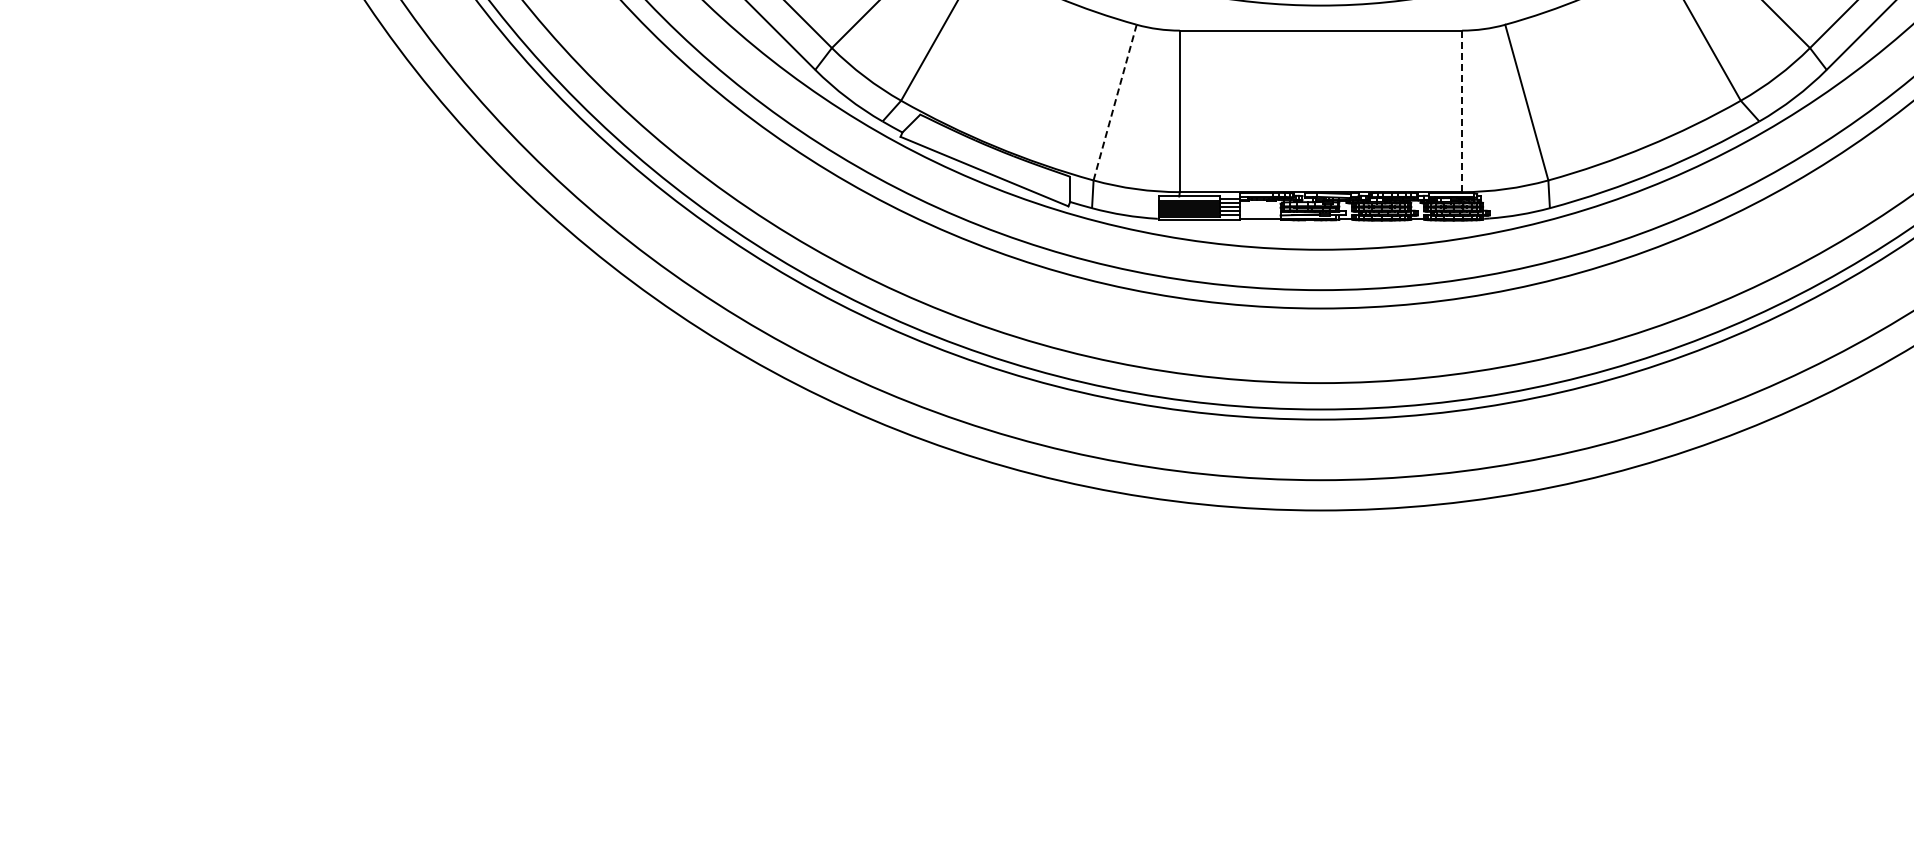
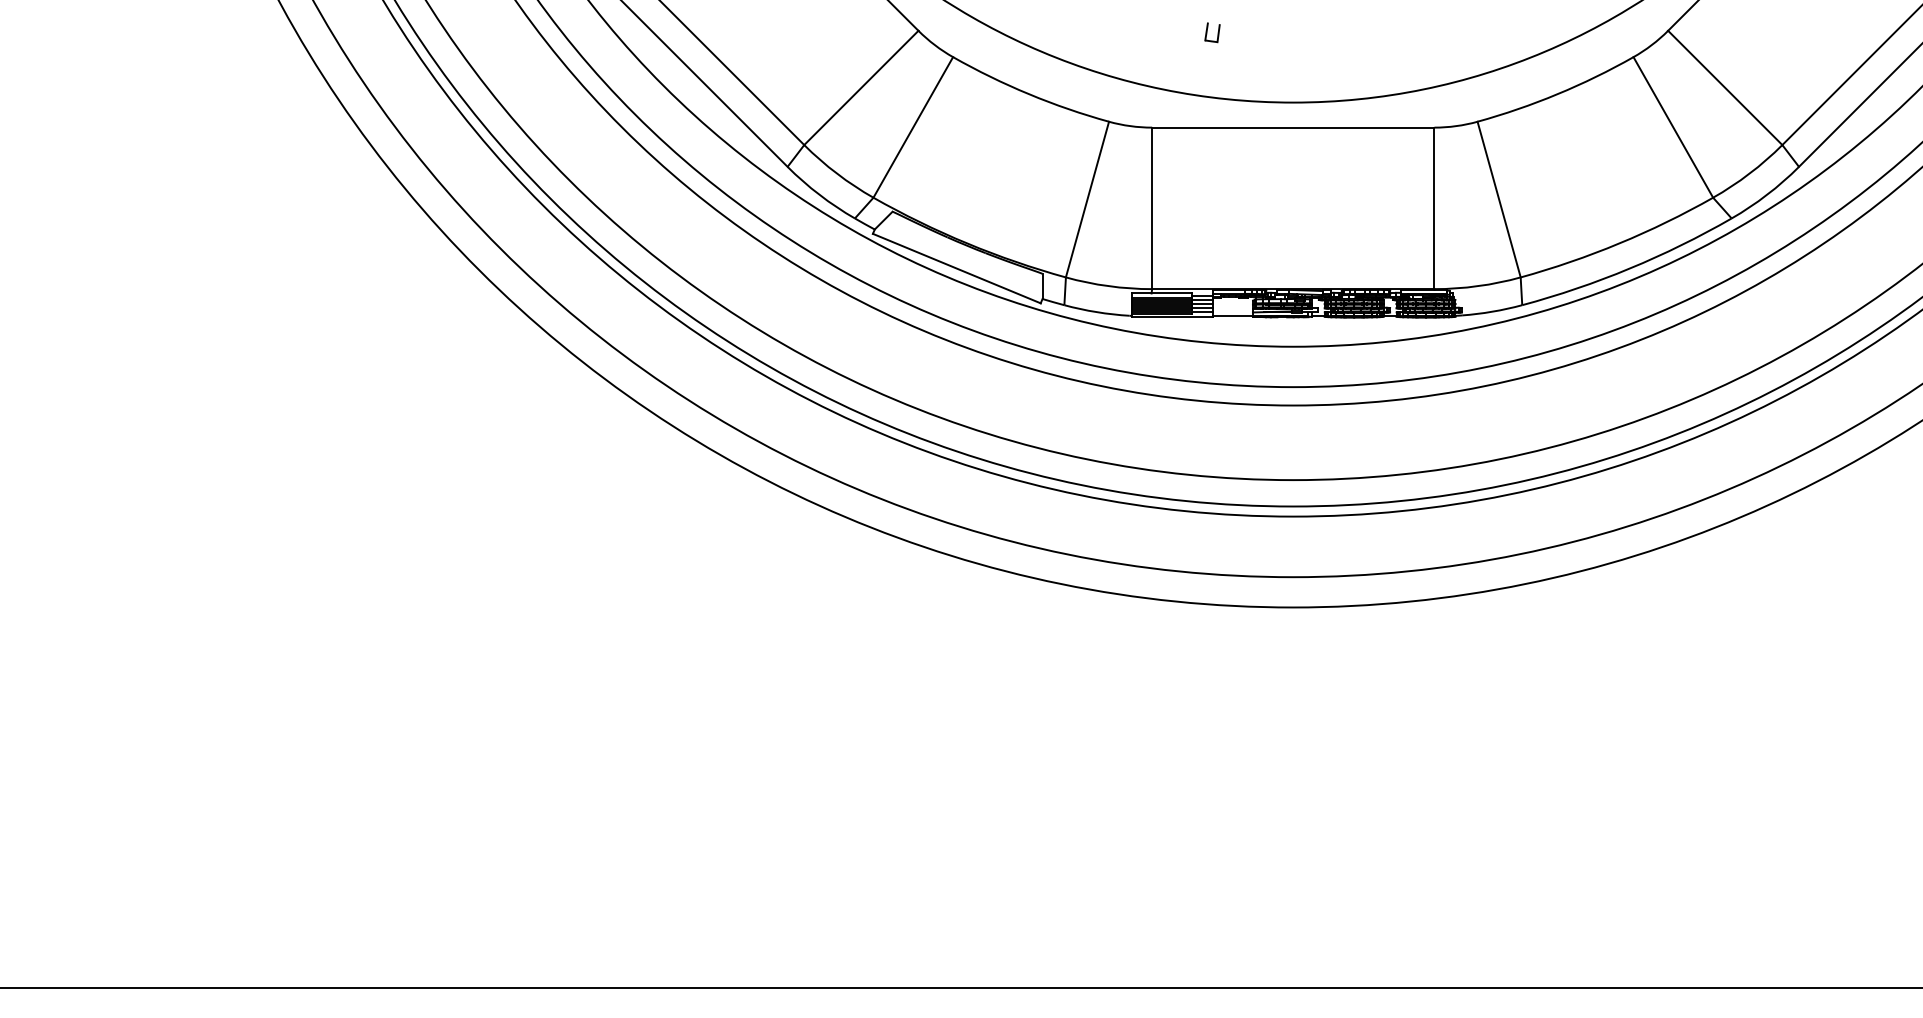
line: (1115, 102) -> (1087, 199), dashed -> solid
line: (1462, 111) -> (1434, 208), dashed -> solid

